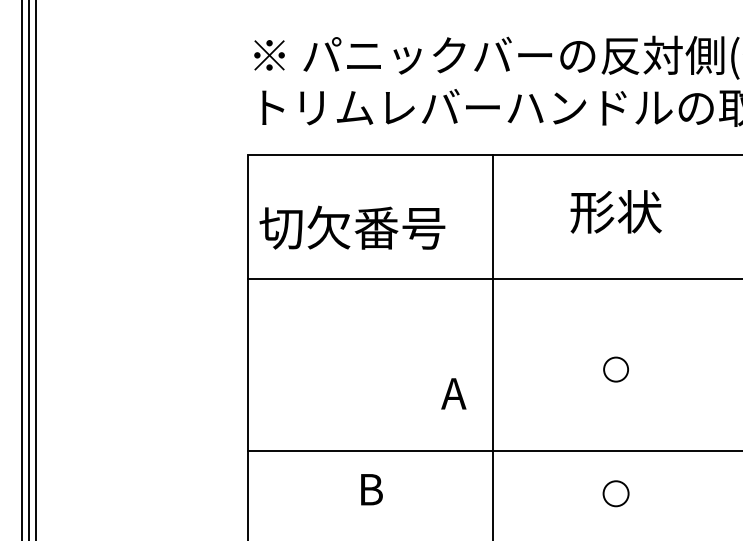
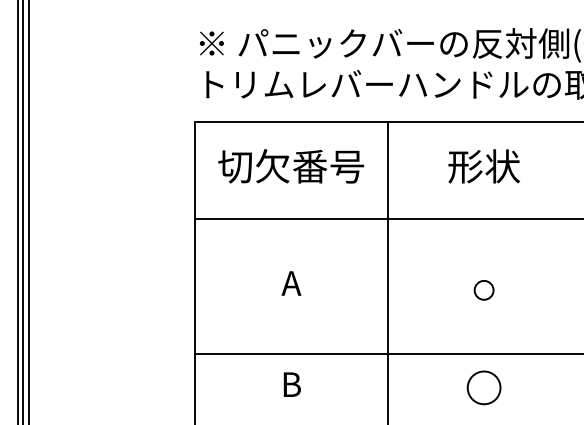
text: (352, 227) -> (291, 166), moved
text: (453, 393) -> (291, 283), moved
circle: (615, 493) -> (483, 387), size x1.67

